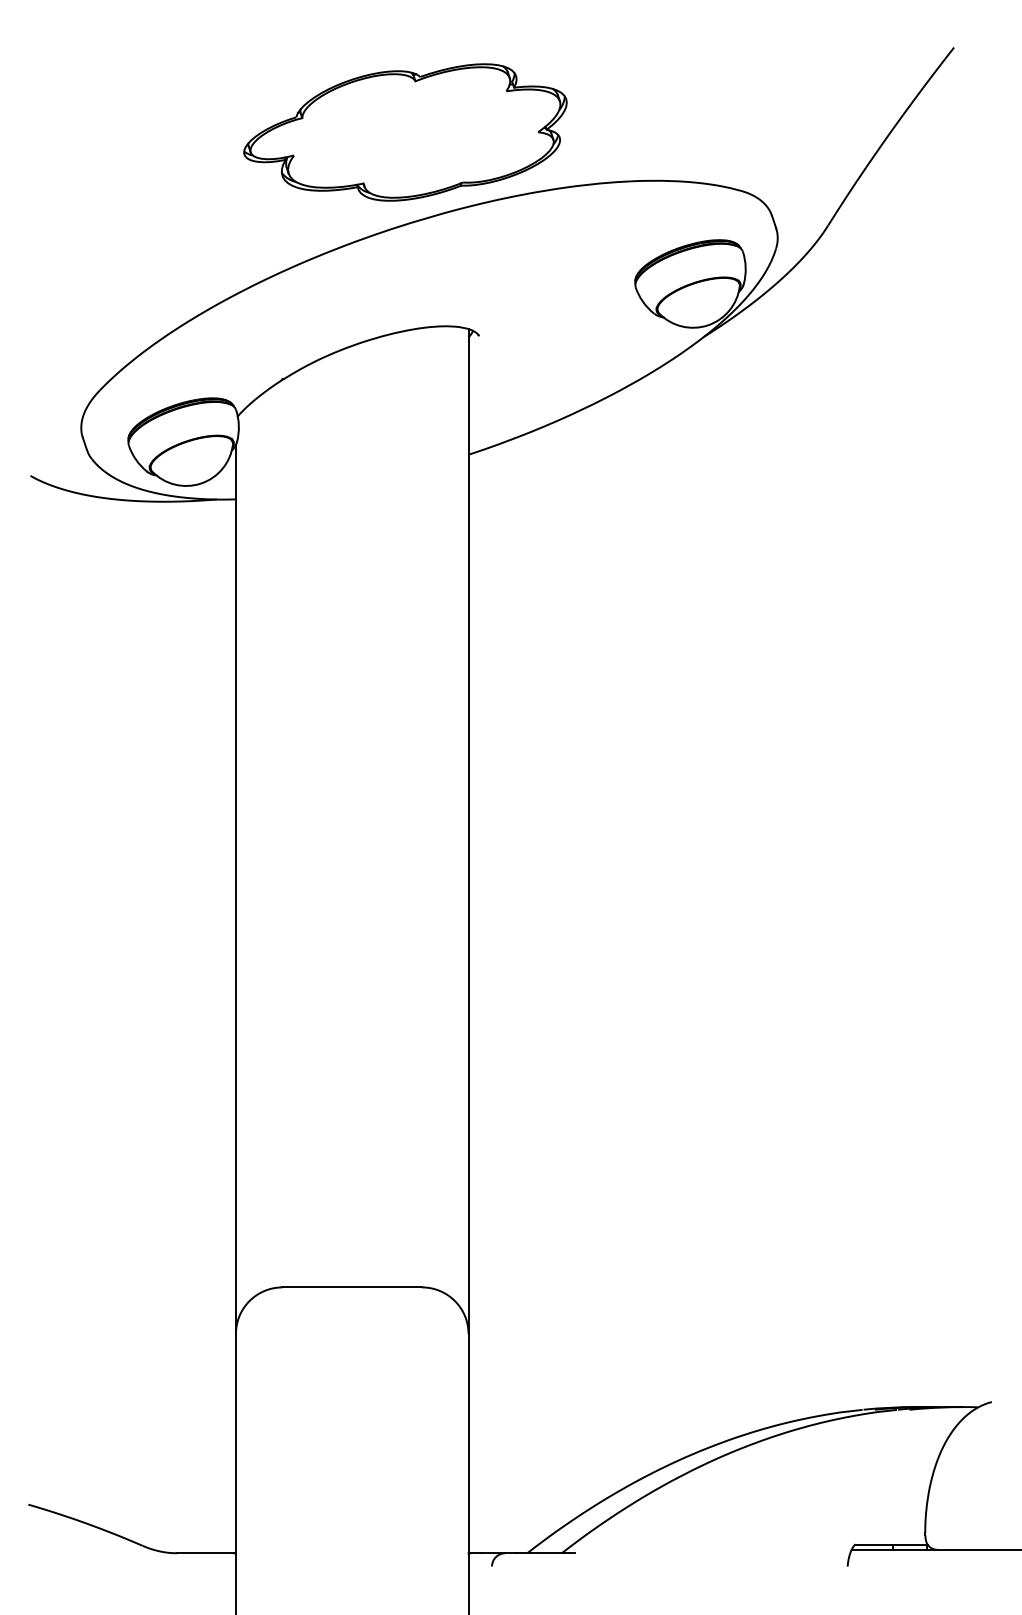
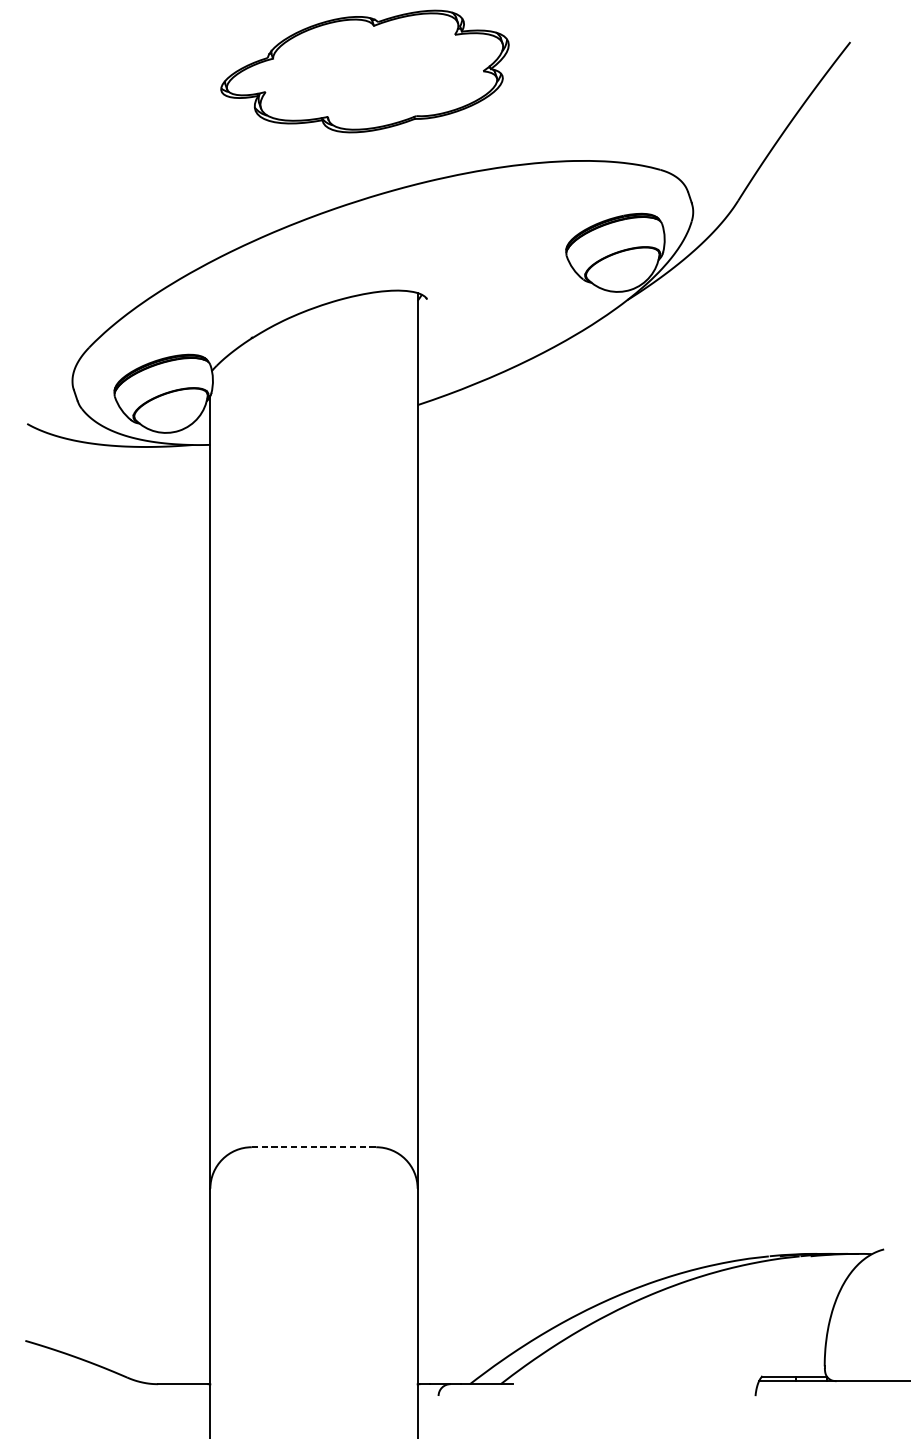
part: (405, 132) -> (365, 71), moved
line: (352, 1287) -> (314, 1147), solid -> dashed

